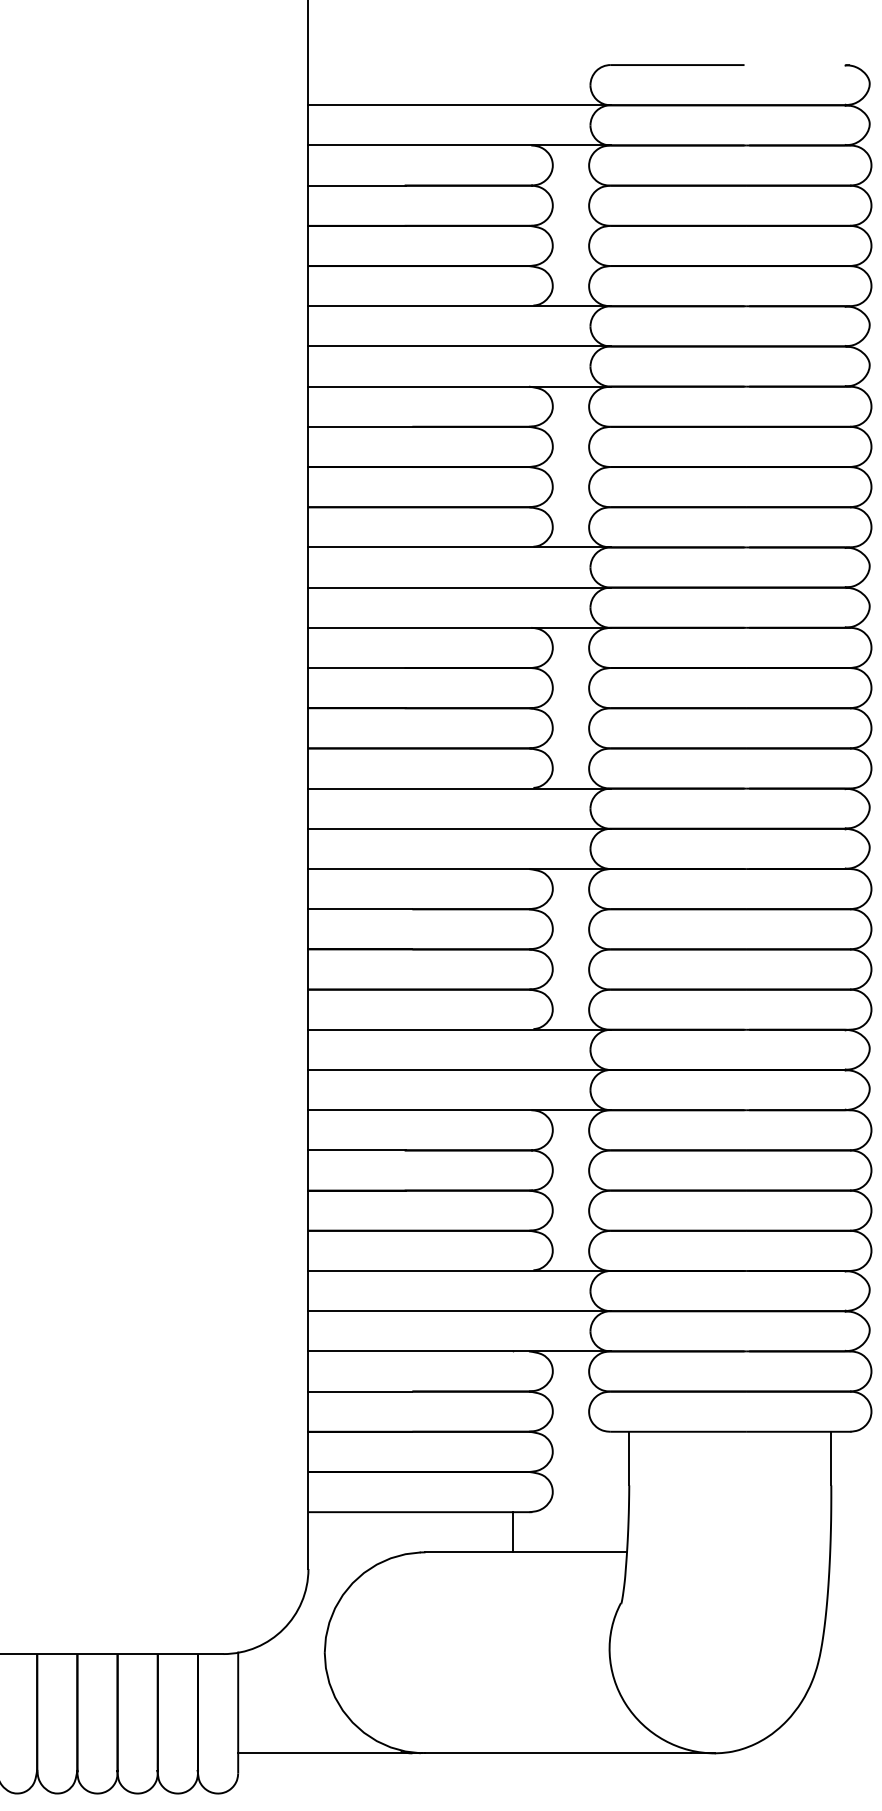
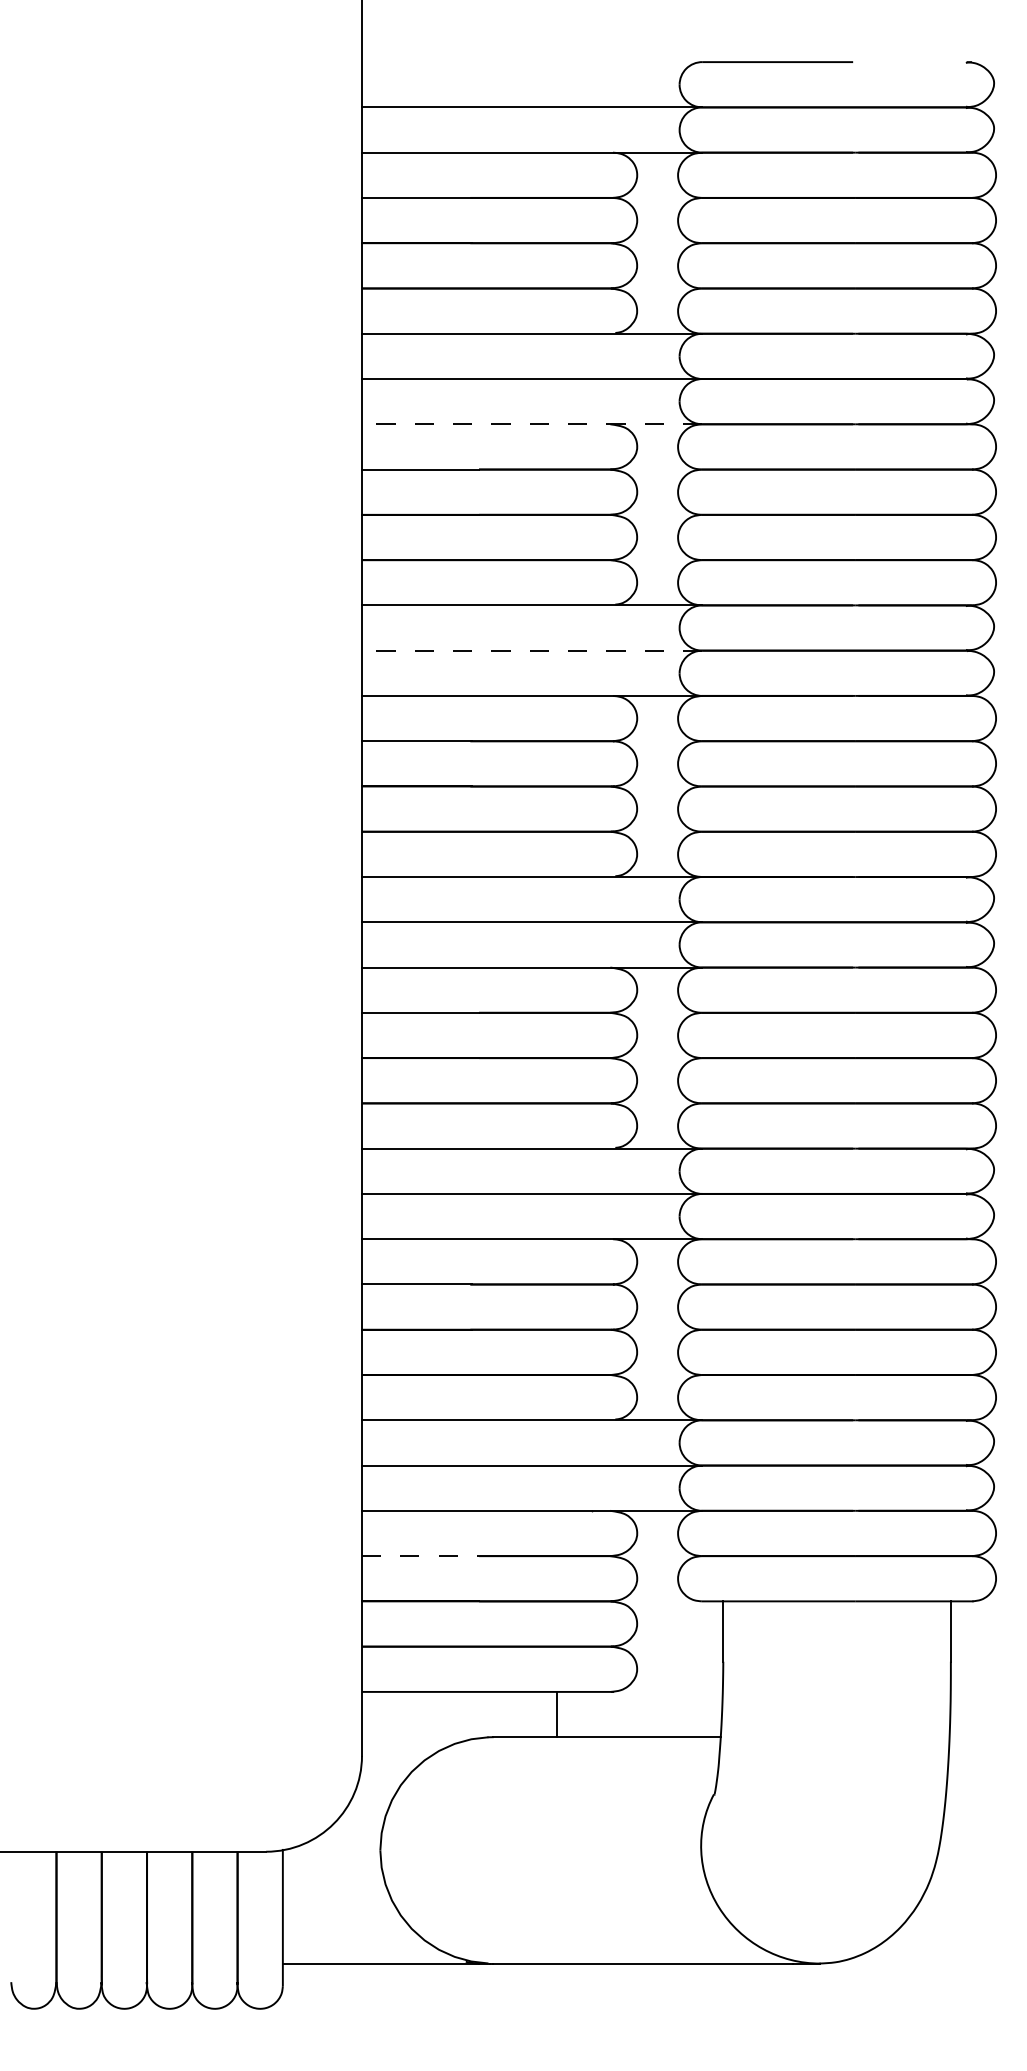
line: (458, 386) -> (531, 424), solid -> dashed
line: (458, 587) -> (531, 650), solid -> dashed
line: (360, 1391) -> (420, 1556), solid -> dashed
line: (513, 1532) -> (557, 1714), moved

